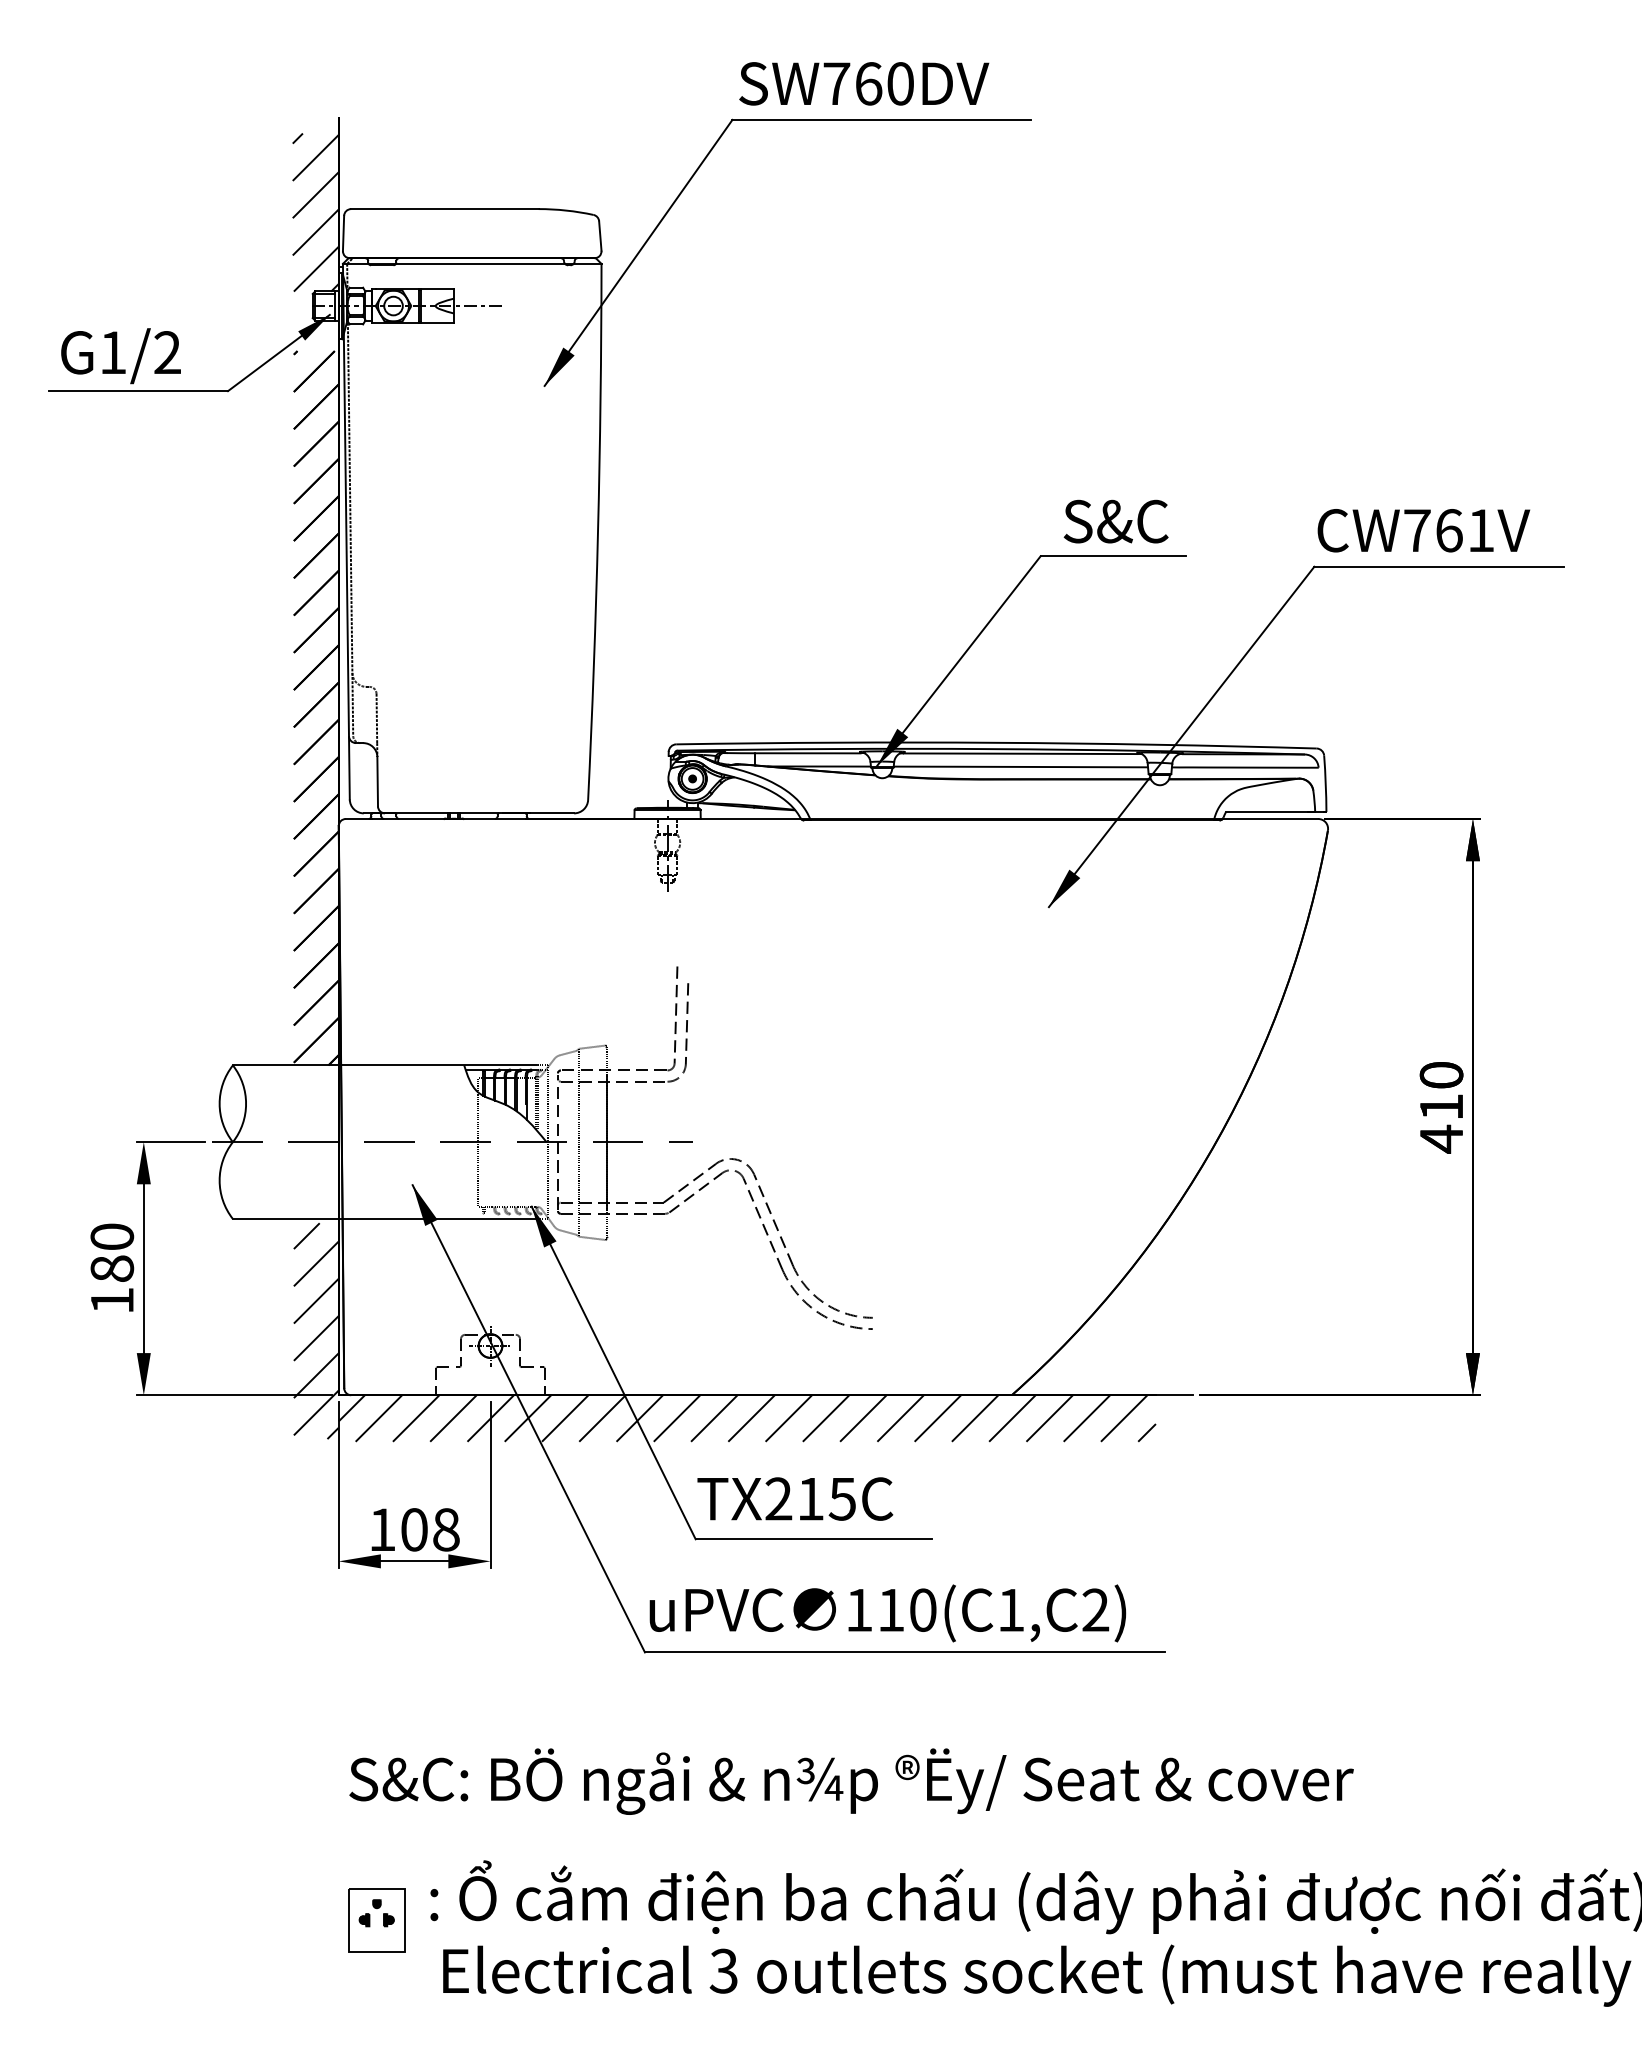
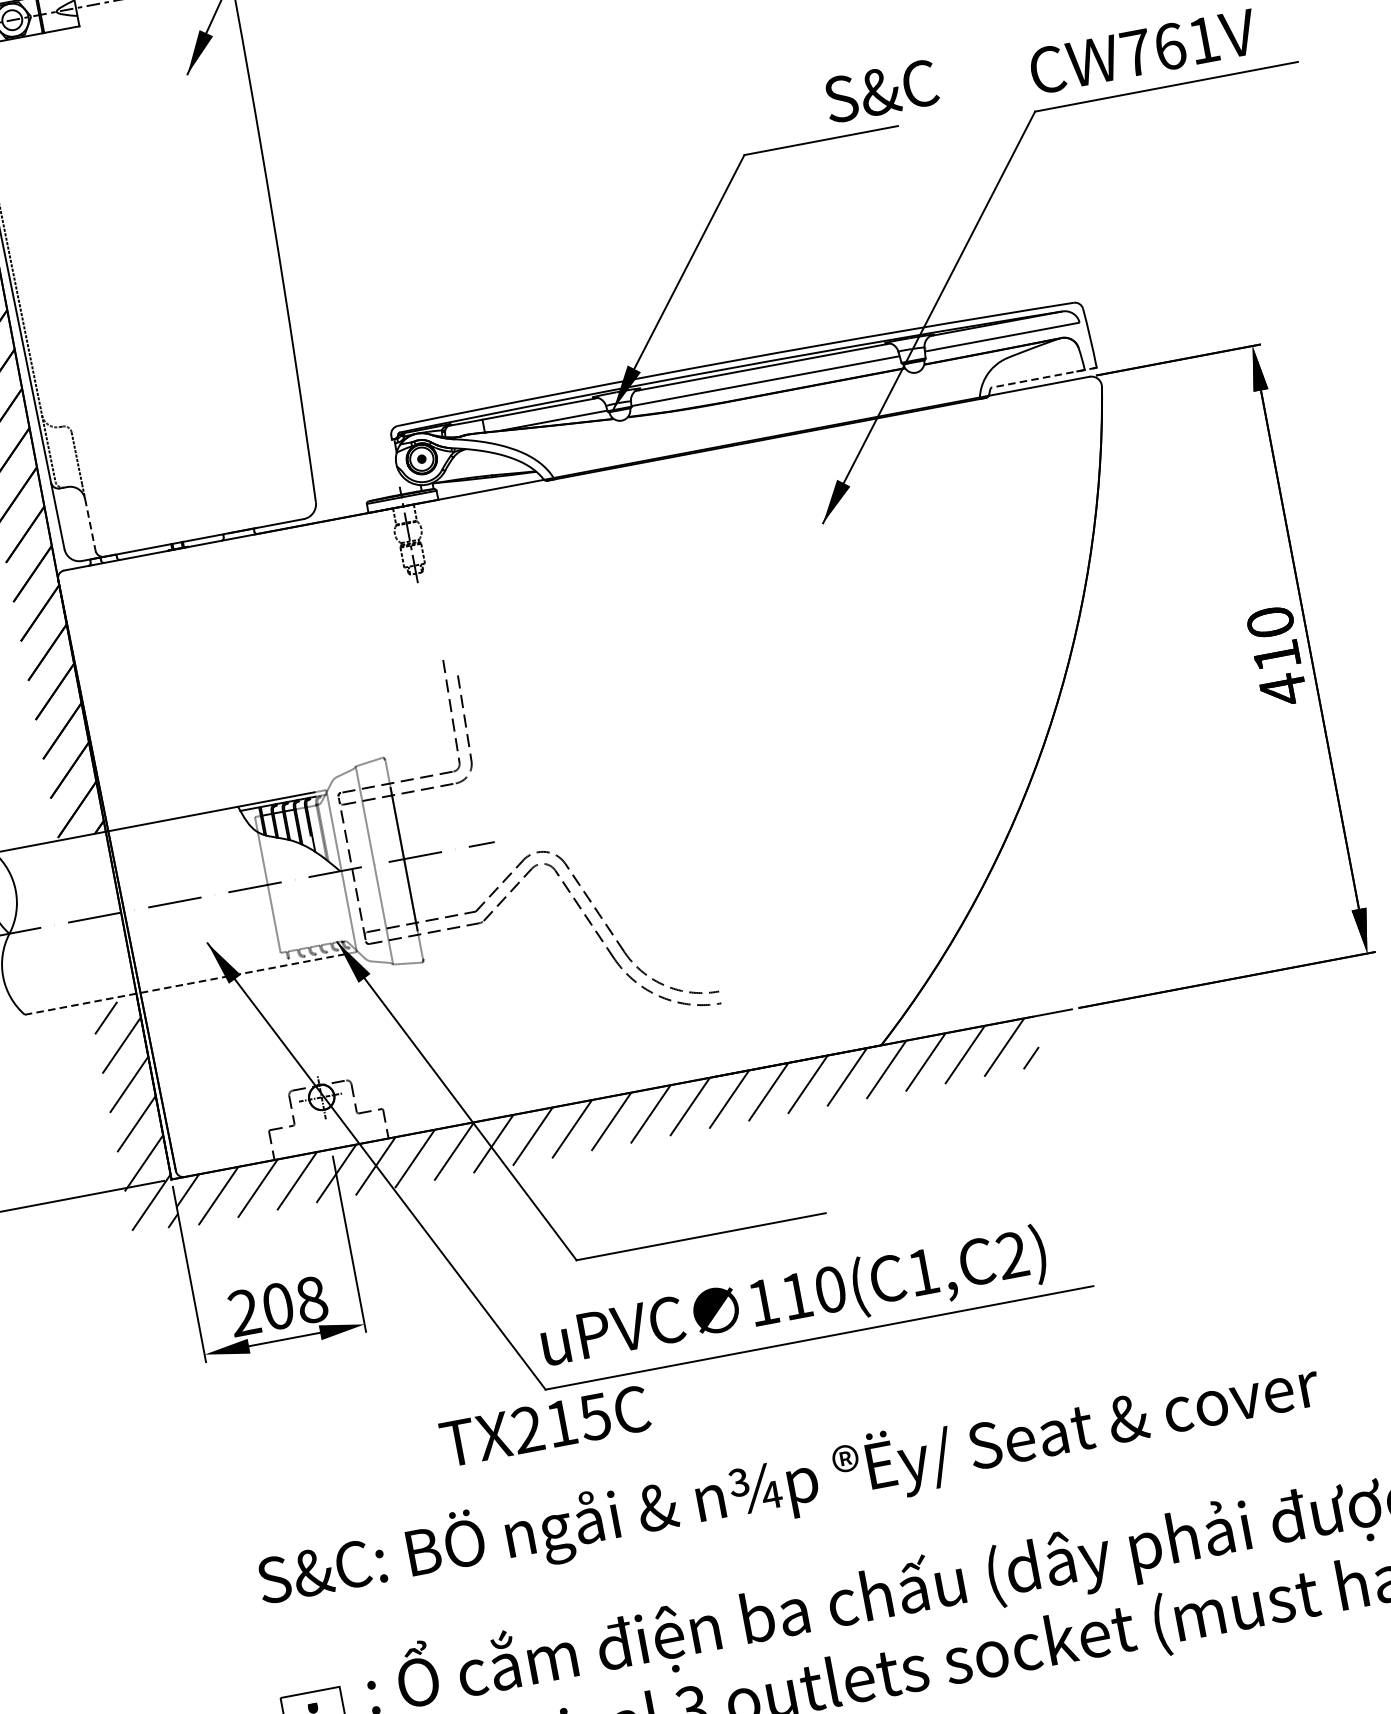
text: (1115, 521) -> (880, 91), moved
line: (377, 781) -> (90, 524), solid -> dashed
line: (1275, 811) -> (1042, 377), solid -> dashed
line: (384, 1219) -> (184, 985), solid -> dashed
text: (795, 1498) -> (545, 1425), moved
text: (382, 1529) -> (244, 1312), 108 -> 208

